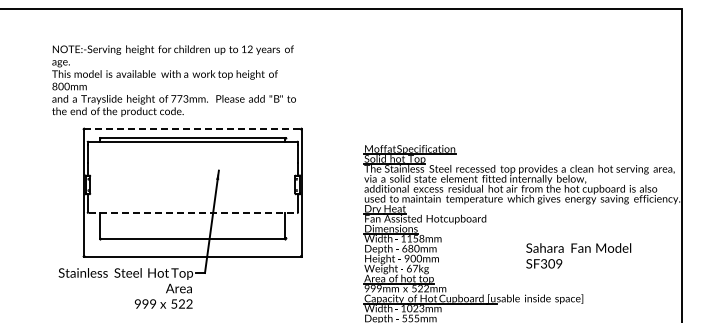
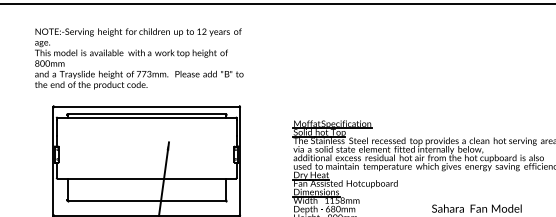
text: (173, 80) -> (138, 58), moved
line: (192, 128) -> (146, 106), dashed -> solid
line: (193, 213) -> (147, 179), dashed -> solid

